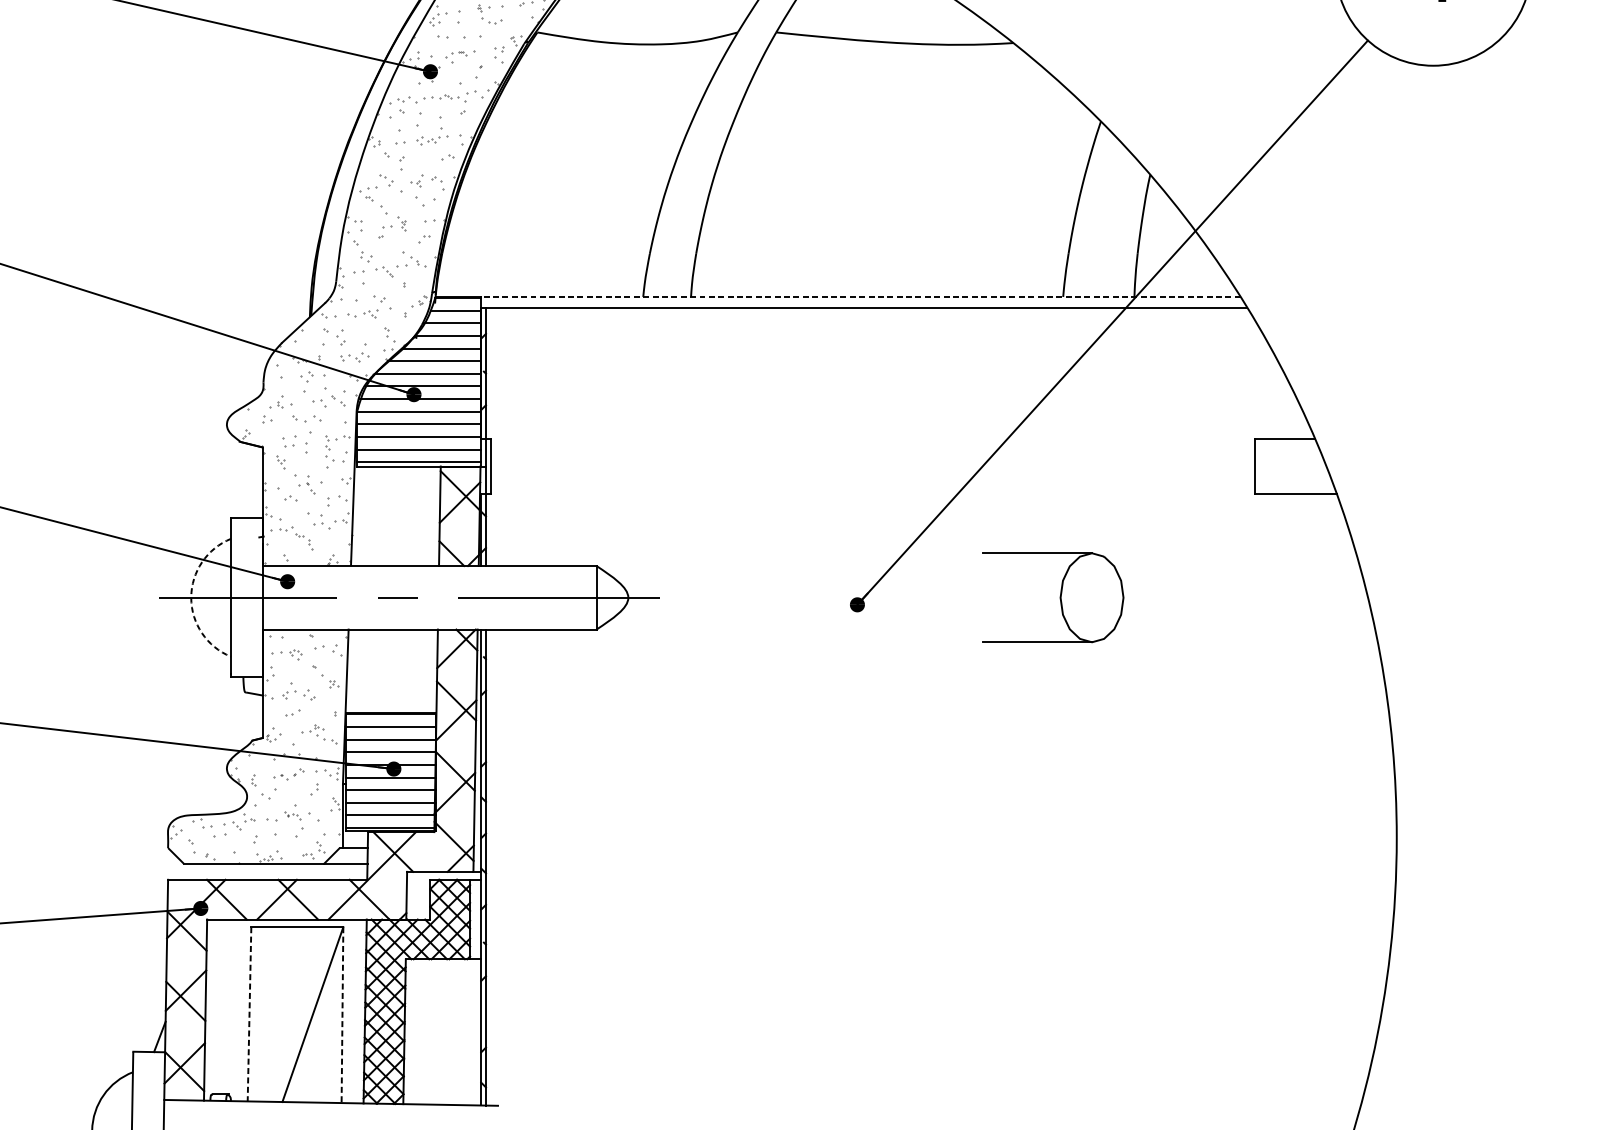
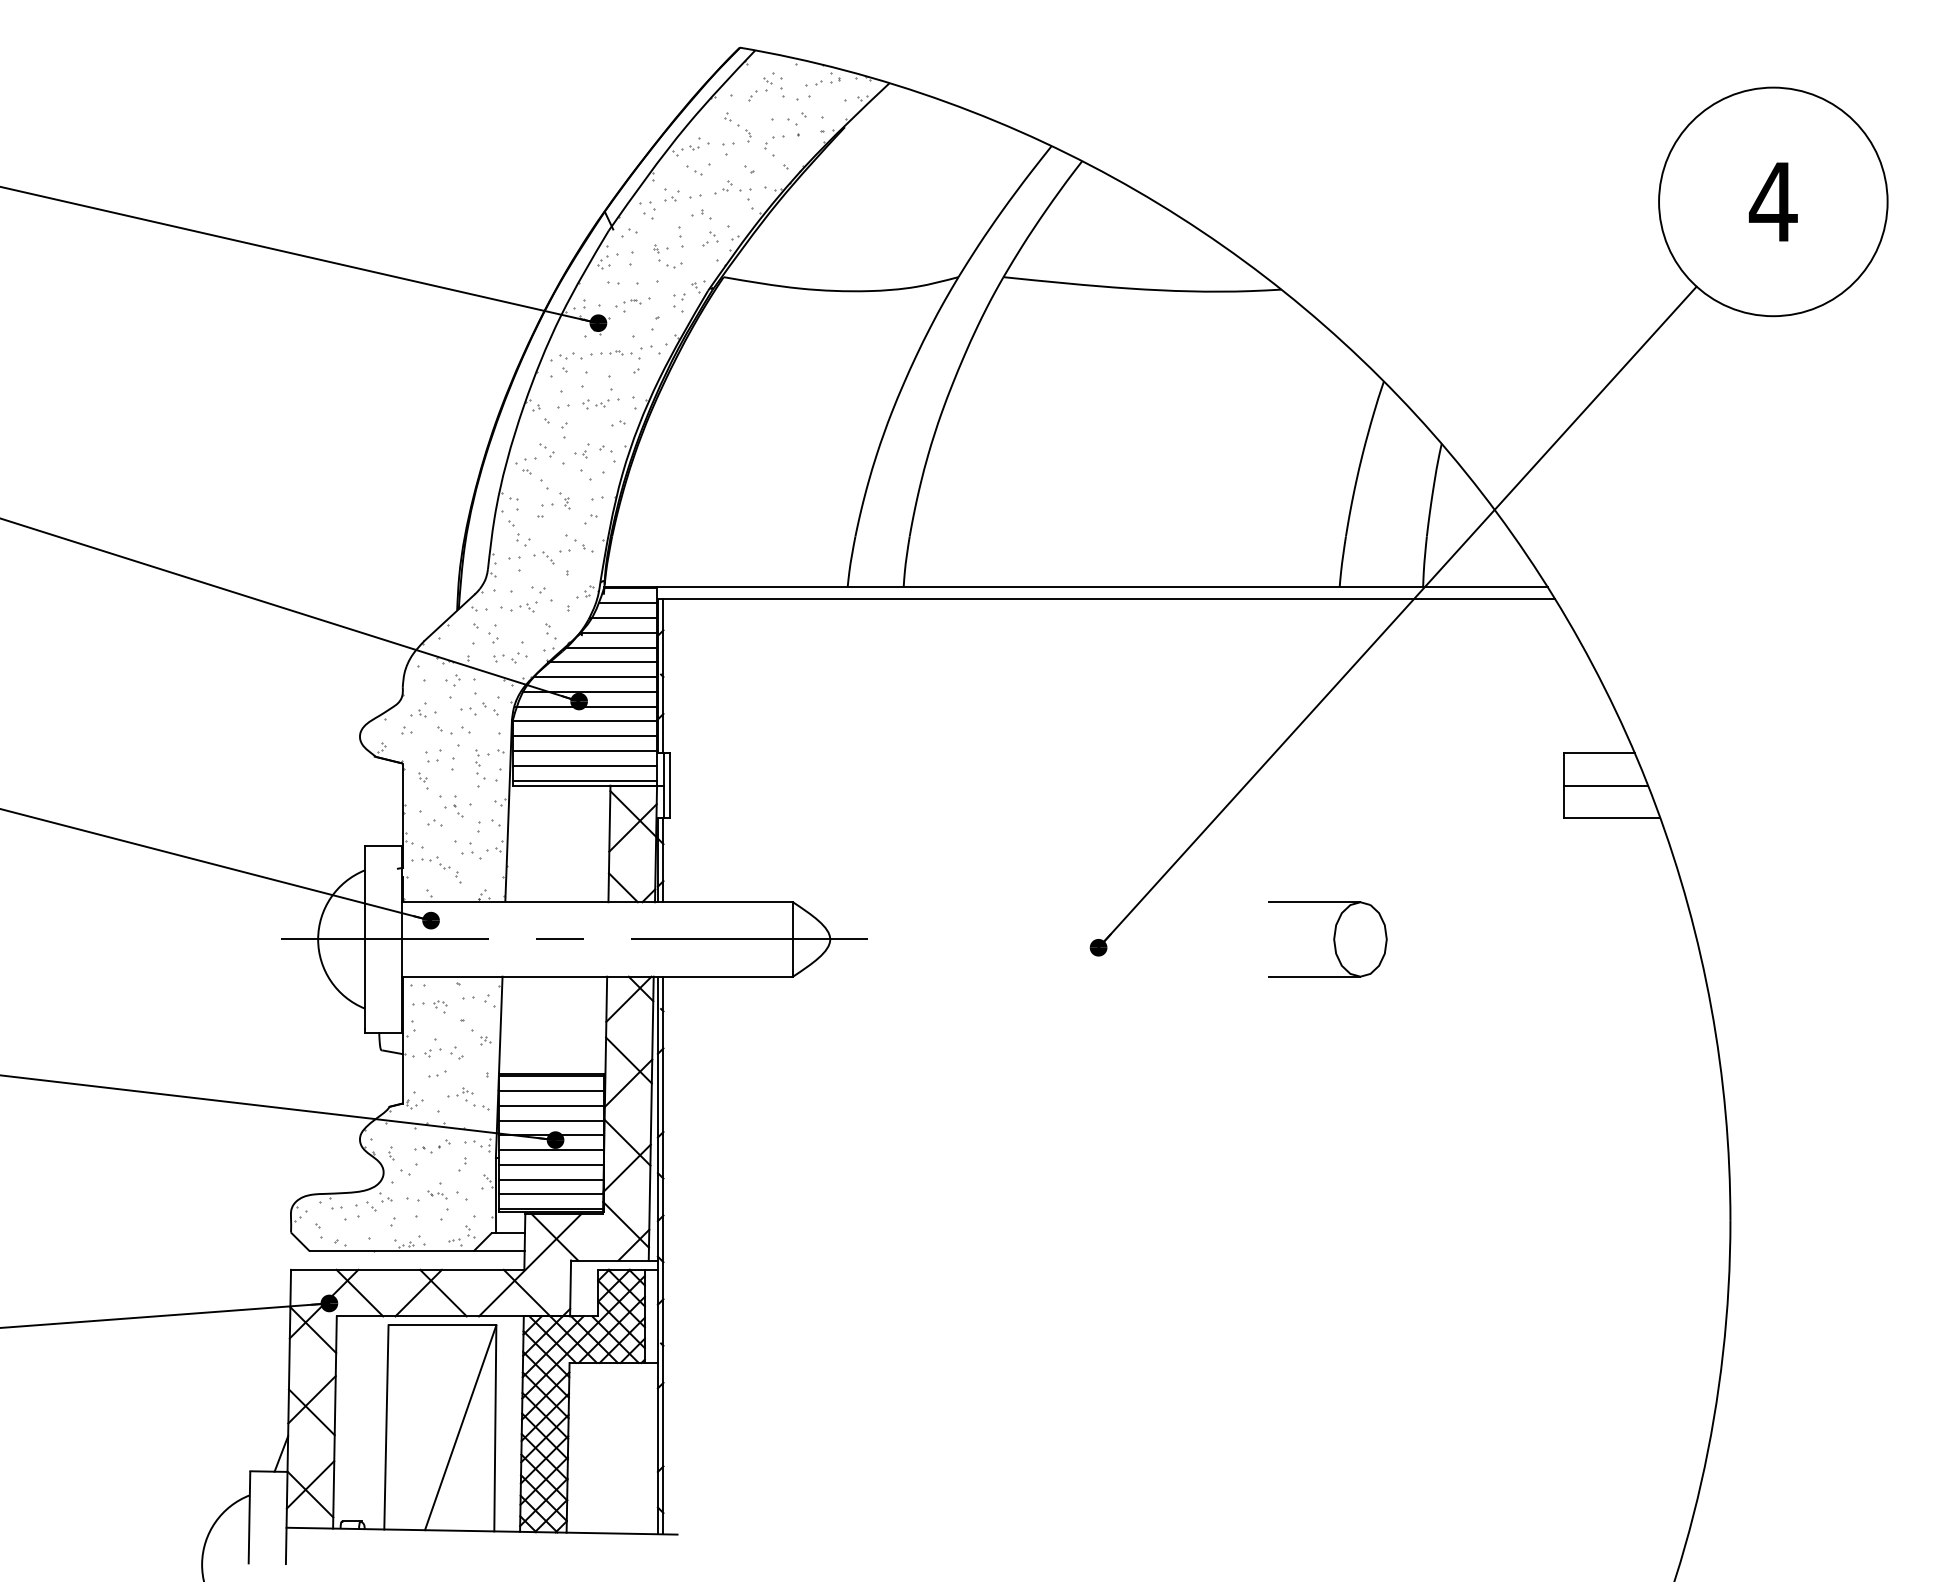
line: (859, 297) -> (1101, 587), dashed -> solid
line: (1290, 466) -> (1606, 785), added
arc: (191, 597) -> (318, 939), dashed -> solid
part: (1052, 597) -> (1327, 939), size x0.71
line: (249, 1014) -> (386, 1427), dashed -> solid
line: (342, 1015) -> (495, 1428), dashed -> solid

